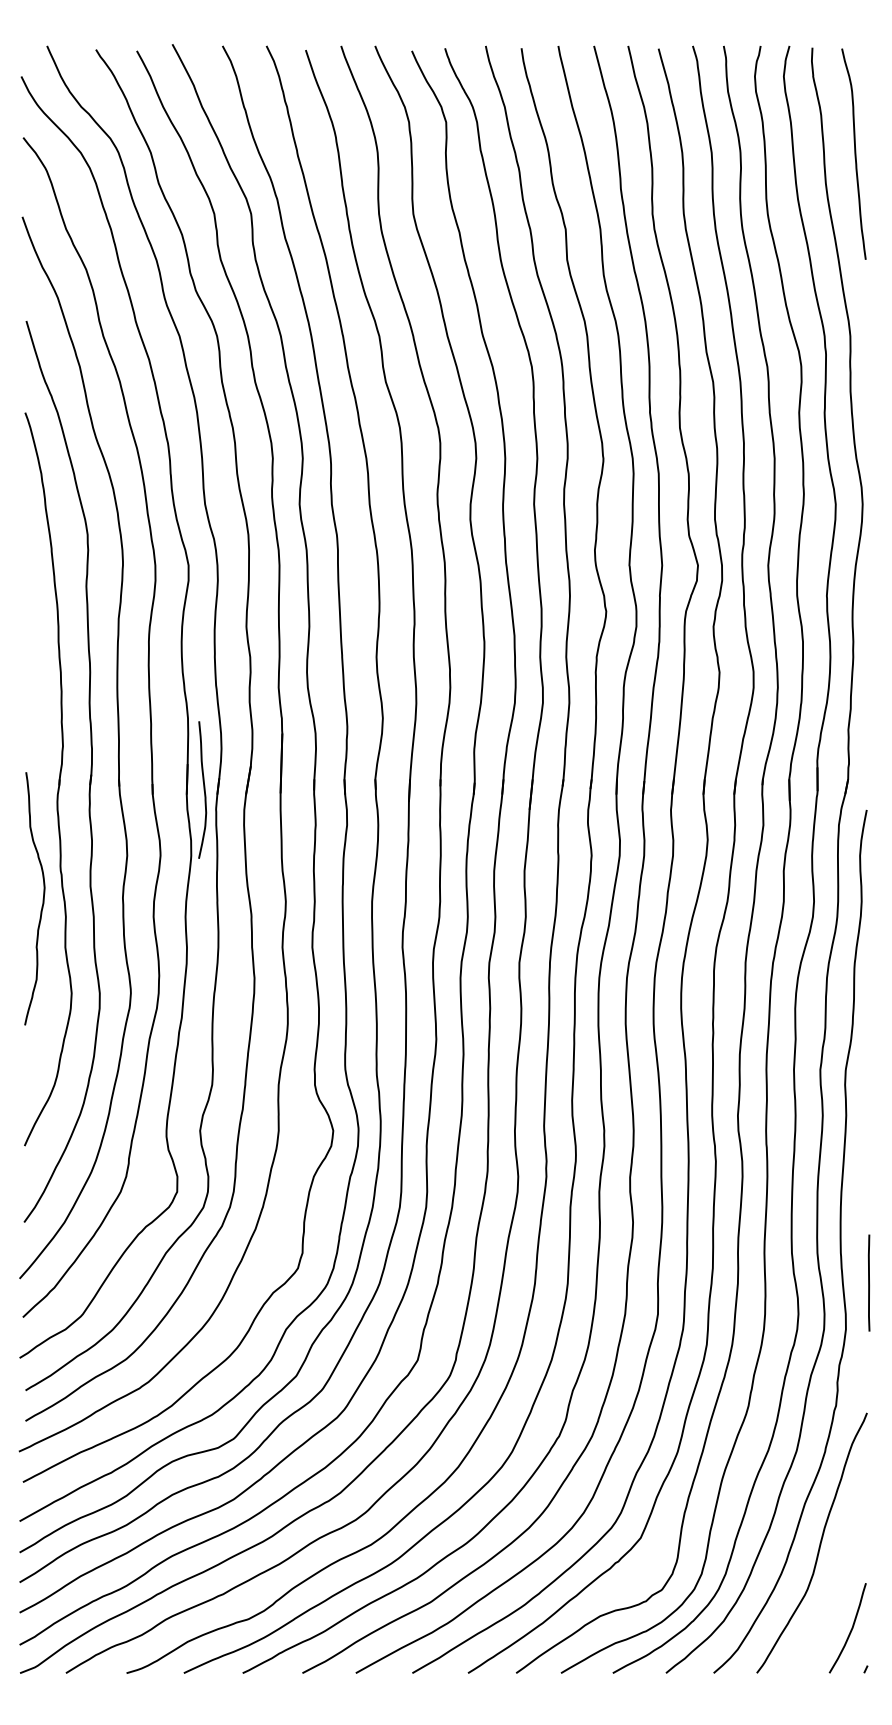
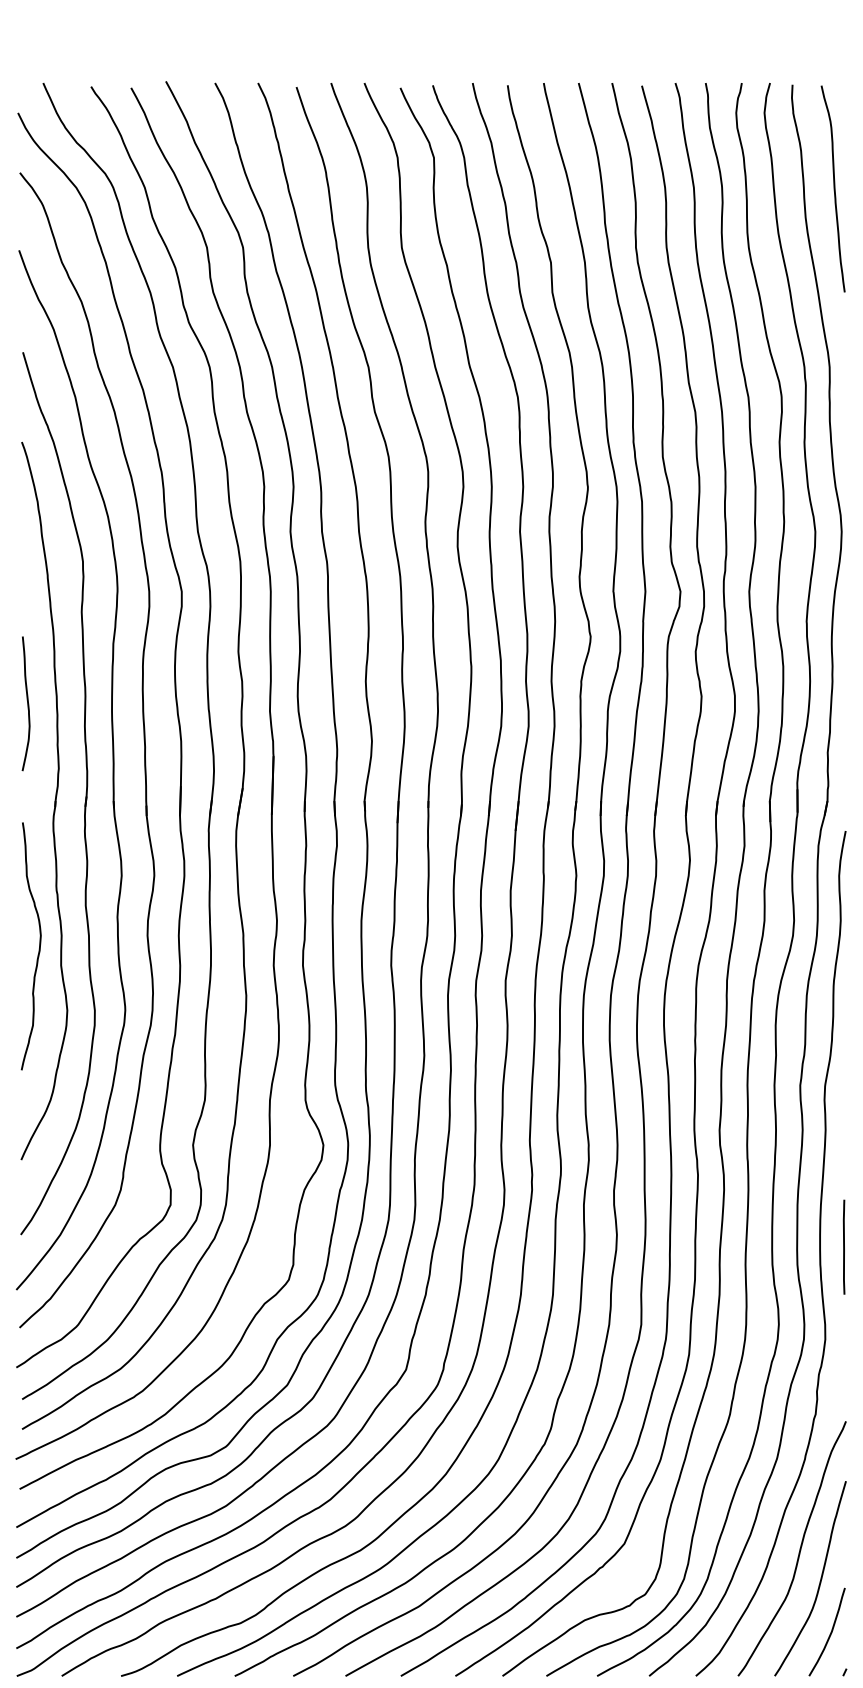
curve: (203, 789) -> (27, 703), moved
curve: (42, 898) -> (38, 946), moved
curve: (868, 1282) -> (843, 1246), moved
curve: (840, 1574) -> (819, 1579), added

